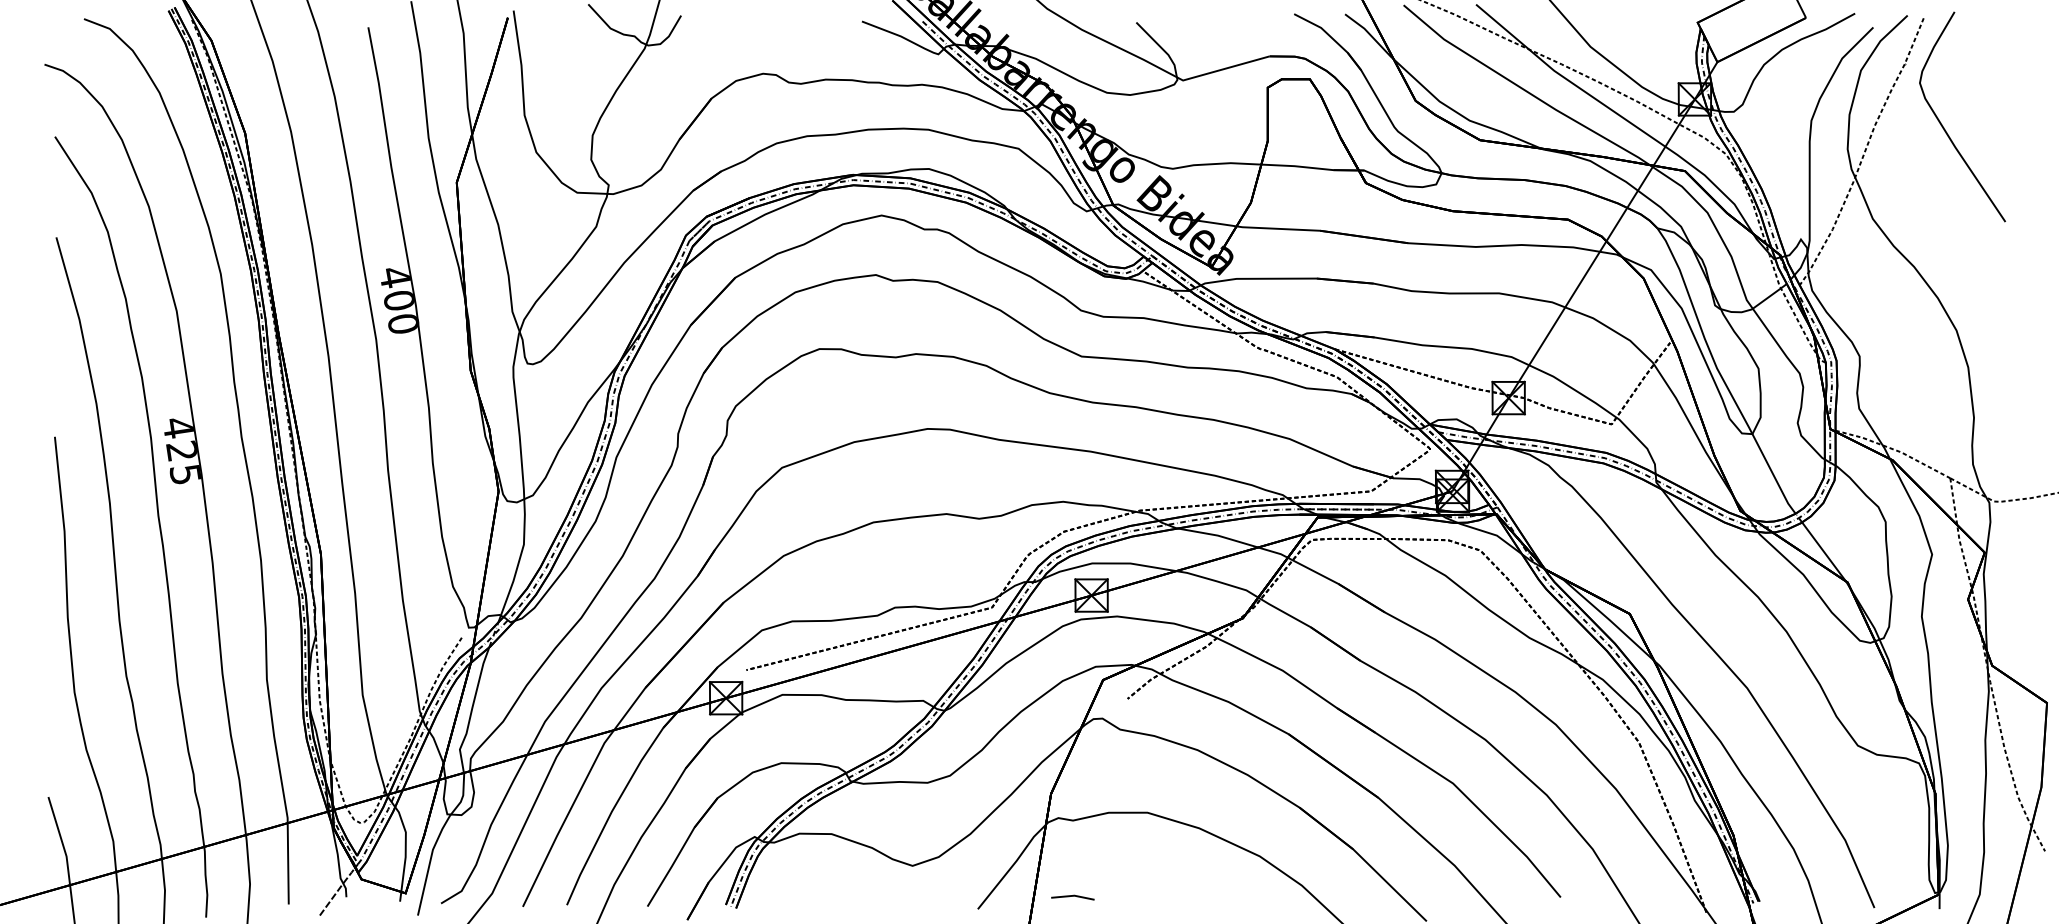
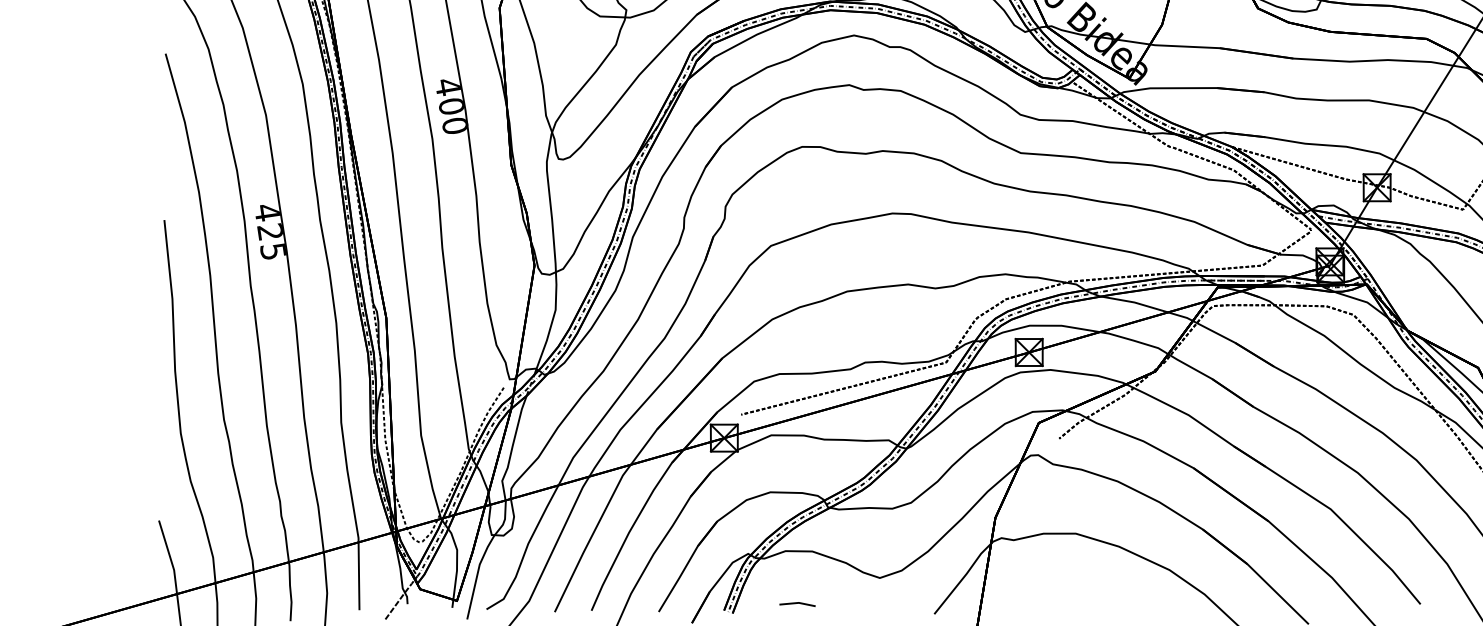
line: (1072, 896) -> (797, 603), moved

